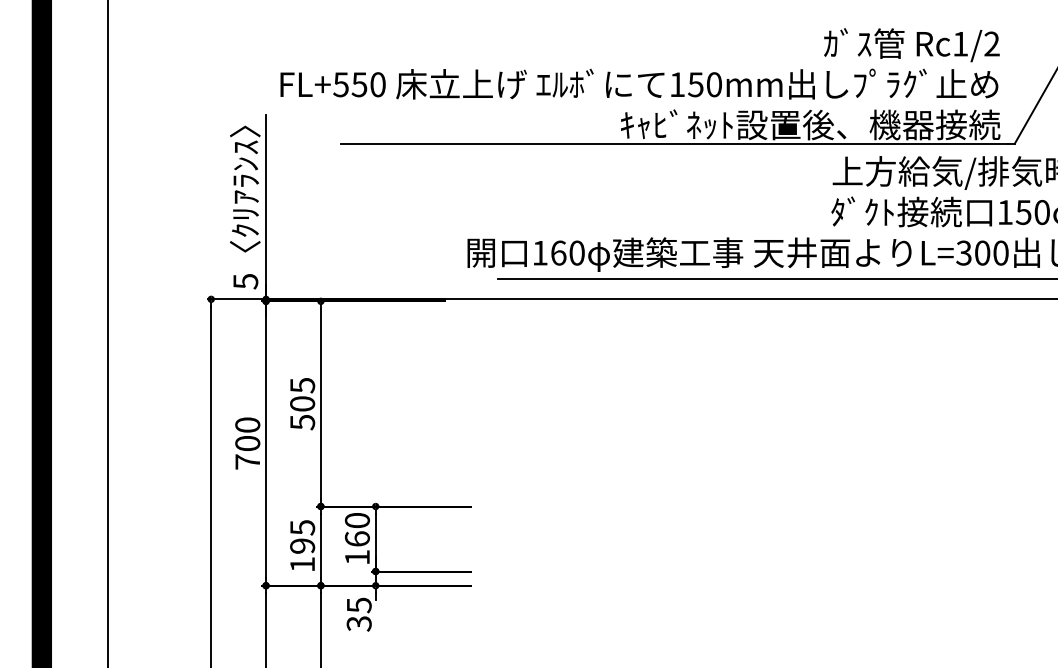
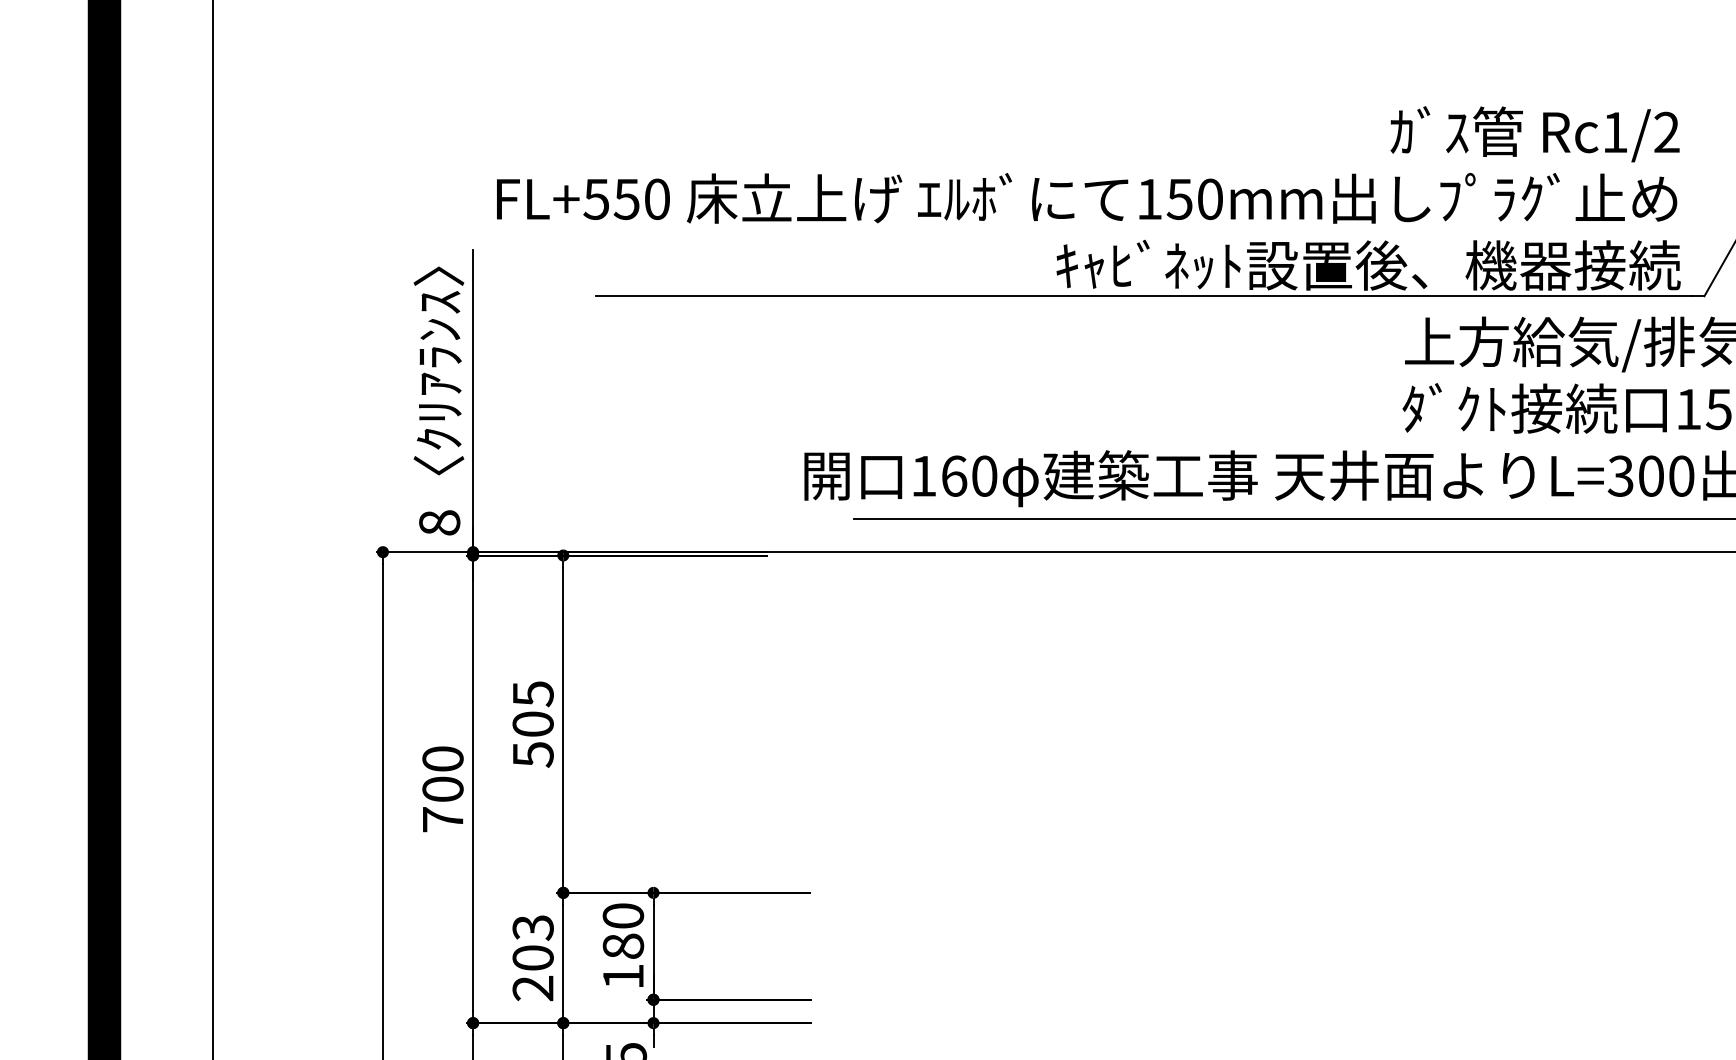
text: (245, 281) -> (439, 522), 5 -> 8
text: (356, 538) -> (621, 945), 160 -> 180
text: (302, 546) -> (533, 958), 195 -> 203

